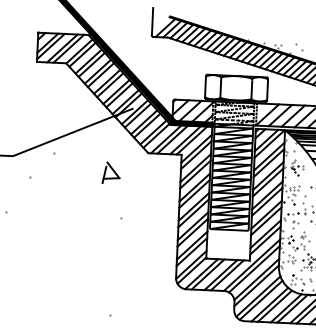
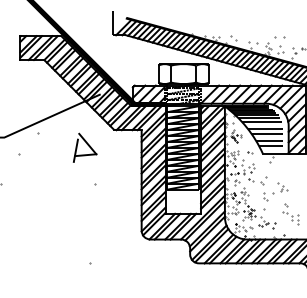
part: (110, 172) -> (84, 147), size x1.67

